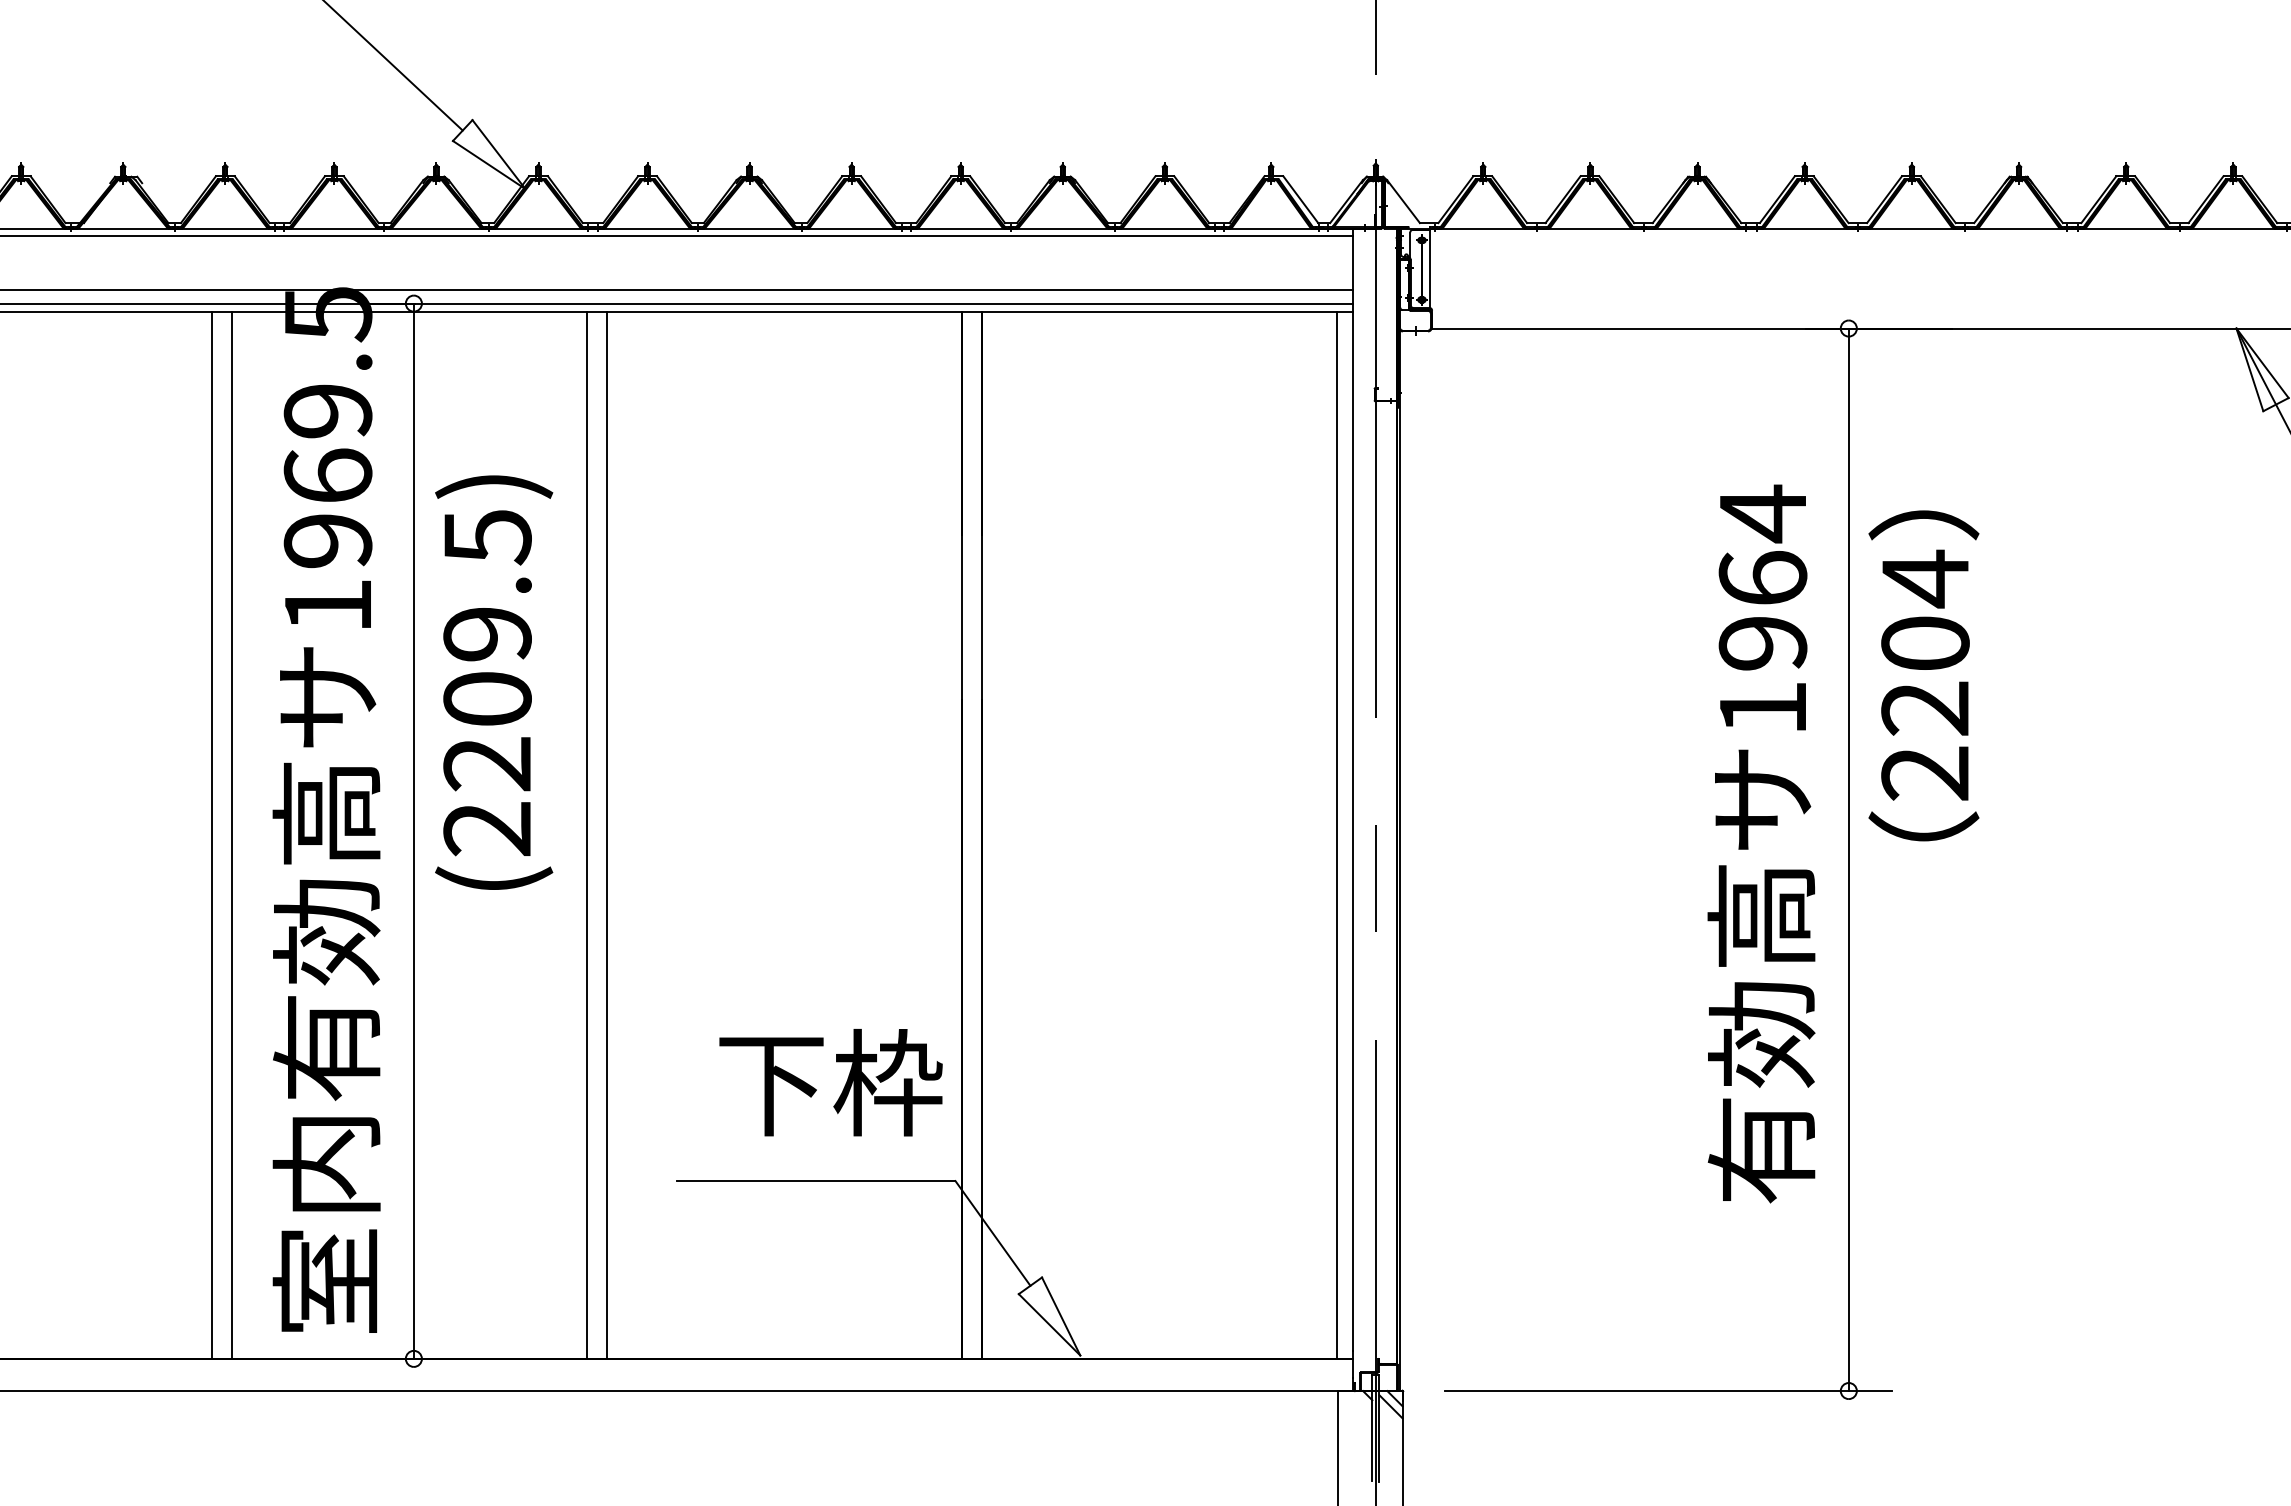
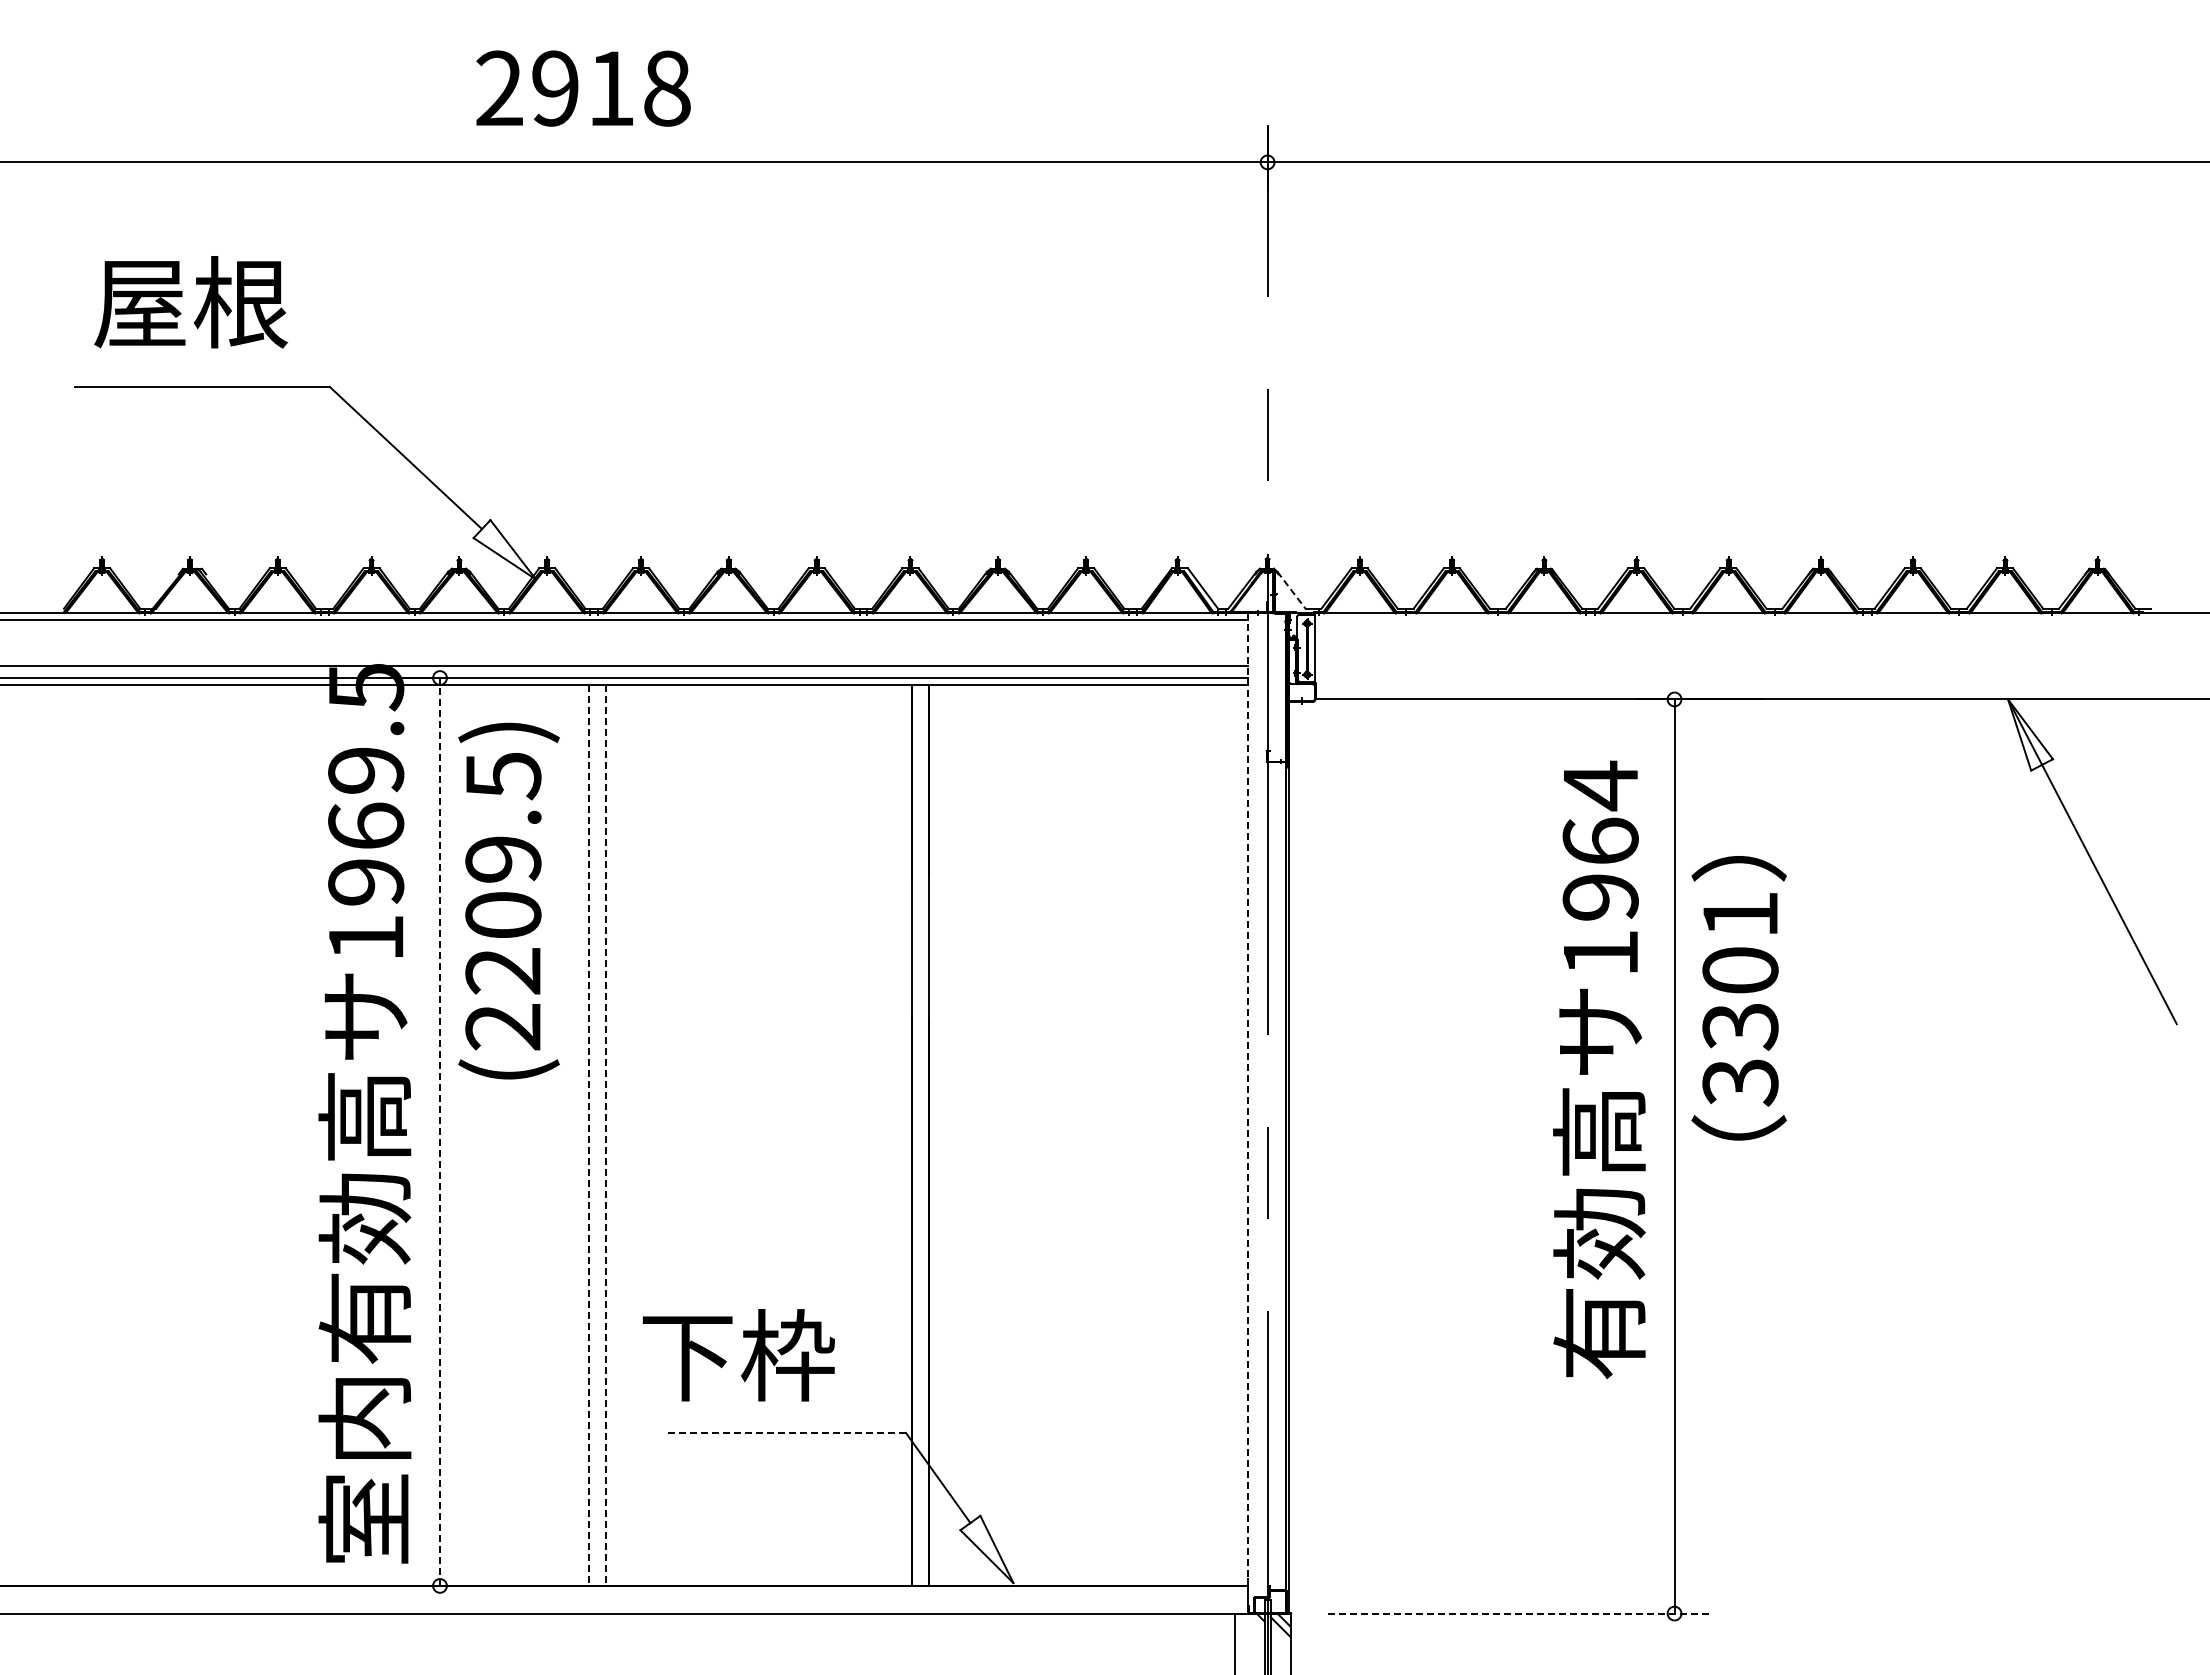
line: (1403, 201) -> (1291, 590), solid -> dashed
text: (1925, 674) -> (1740, 997), 2204 -> 3301
text: (493, 681) -> (508, 900), moved
line: (1353, 790) -> (1248, 1096), solid -> dashed
line: (414, 830) -> (440, 1131), solid -> dashed
line: (212, 835) -> (266, 1135), removed
line: (231, 835) -> (283, 1135), removed
line: (1337, 835) -> (1234, 1135), removed
line: (586, 836) -> (588, 1136), solid -> dashed
line: (606, 836) -> (605, 1136), solid -> dashed
text: (1761, 843) -> (1599, 1069), moved
text: (830, 1082) -> (738, 1355), moved
line: (816, 1180) -> (786, 1432), solid -> dashed
line: (1668, 1390) -> (1519, 1613), solid -> dashed

